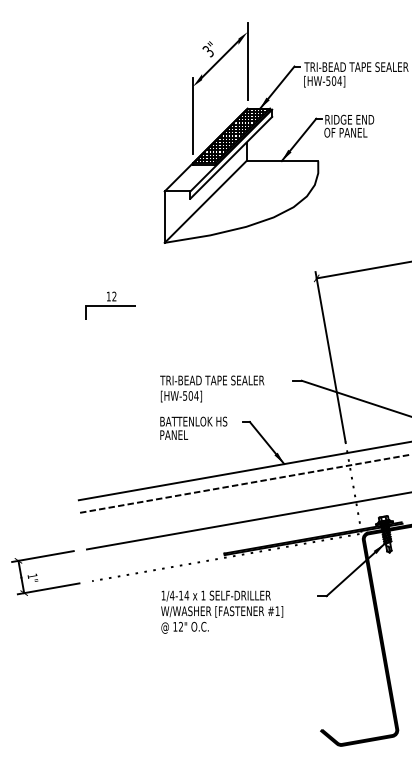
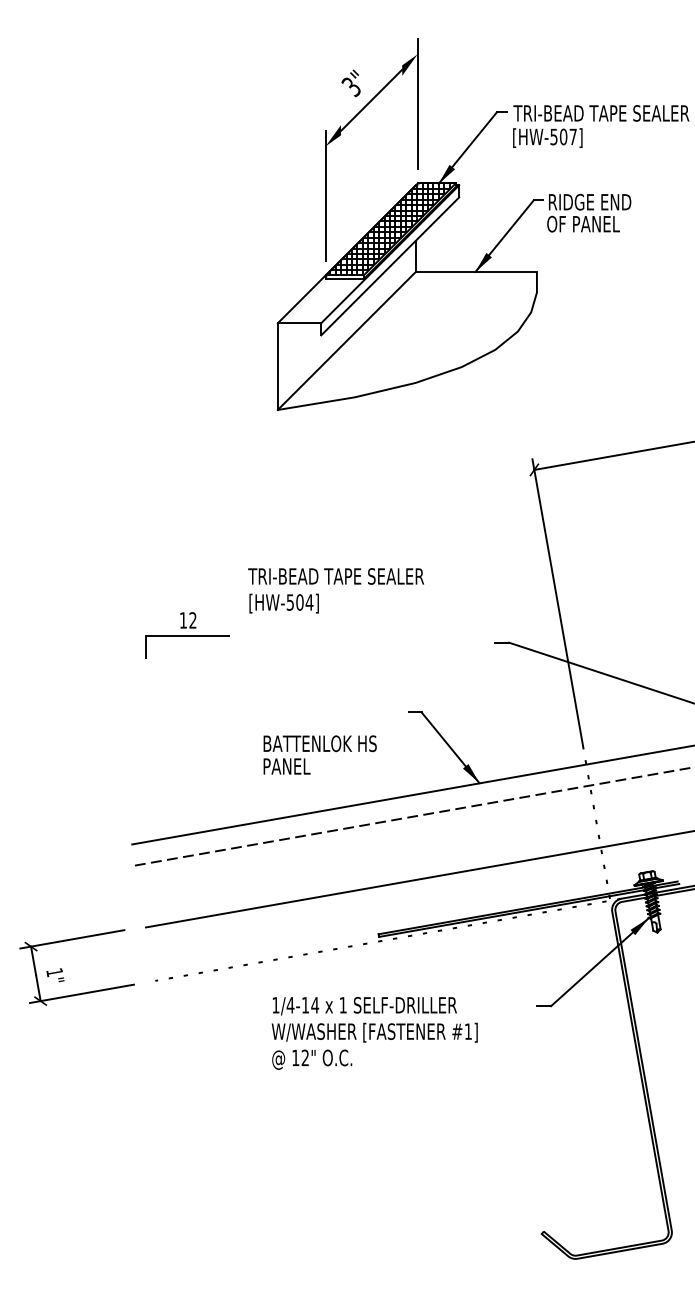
text: (339, 80) -> (572, 135), [HW-504] -> [HW-507]
part: (110, 305) -> (186, 635), moved
text: (212, 388) -> (336, 589), moved
text: (193, 427) -> (319, 753), moved

